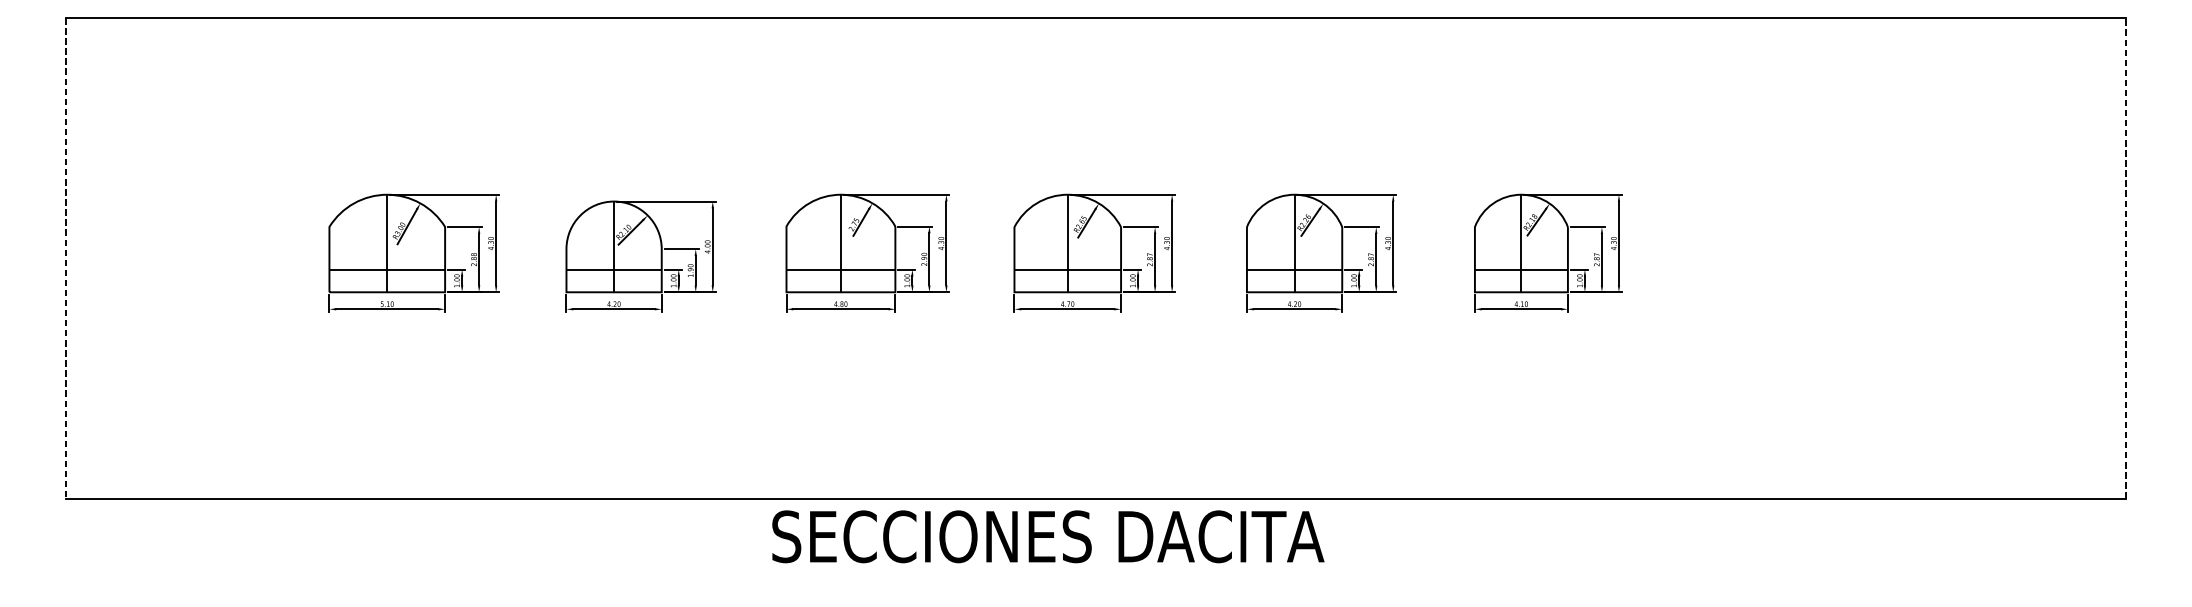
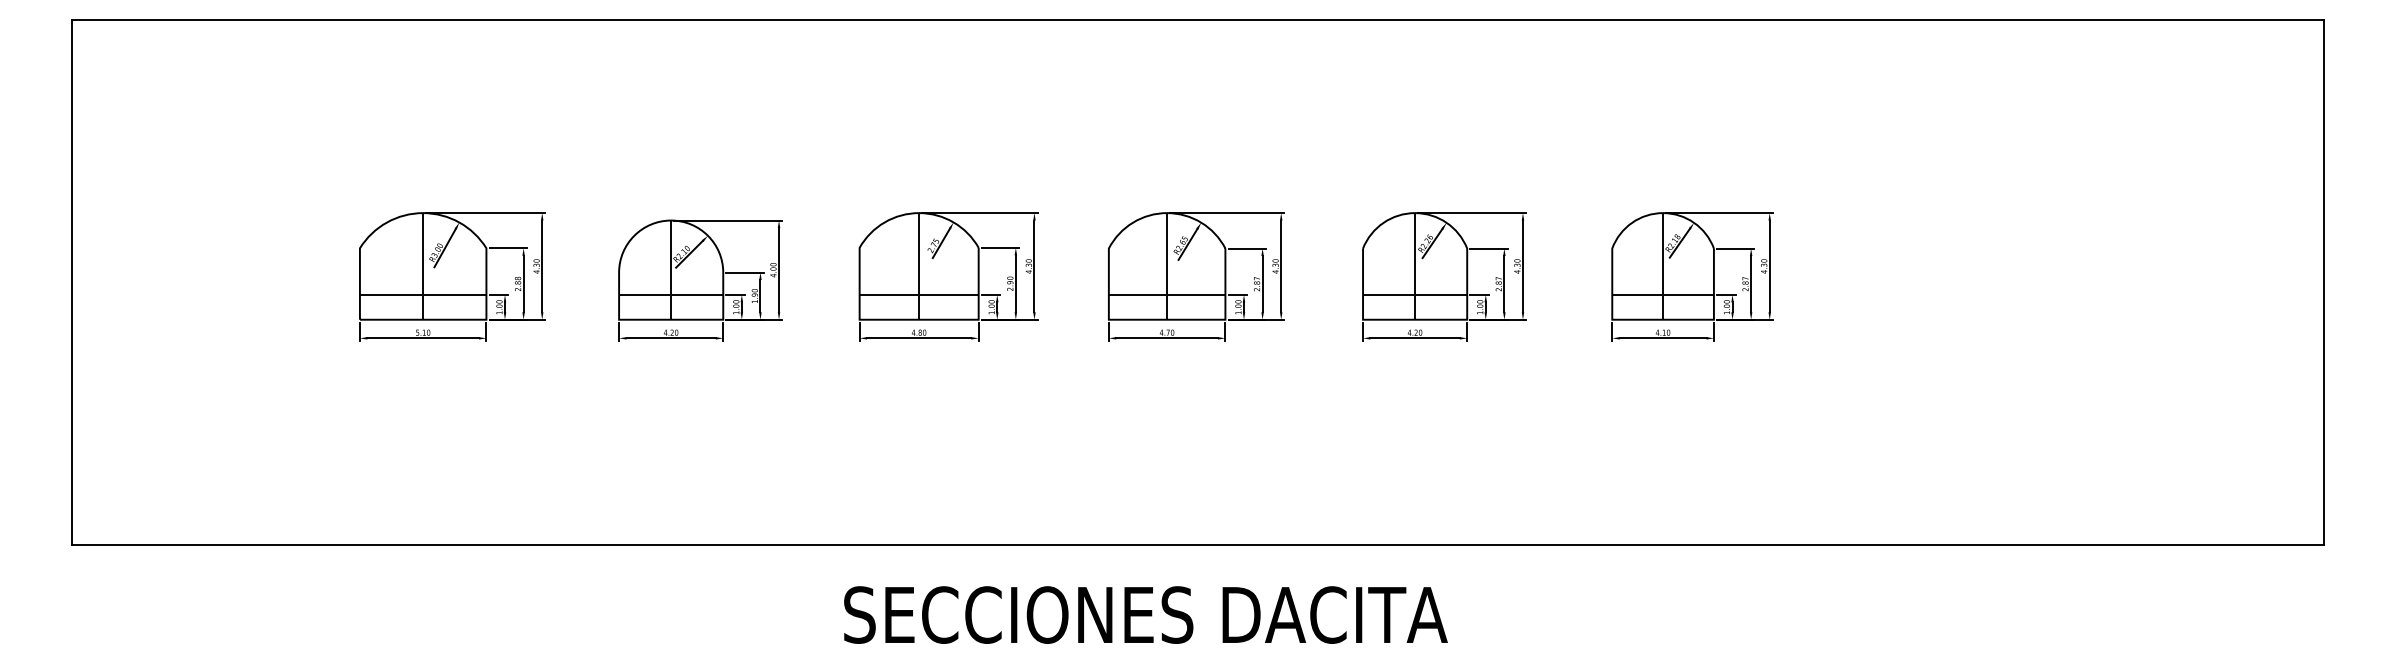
line: (65, 258) -> (71, 282), dashed -> solid
line: (2126, 258) -> (2324, 282), dashed -> solid
text: (1047, 536) -> (1145, 614), moved

